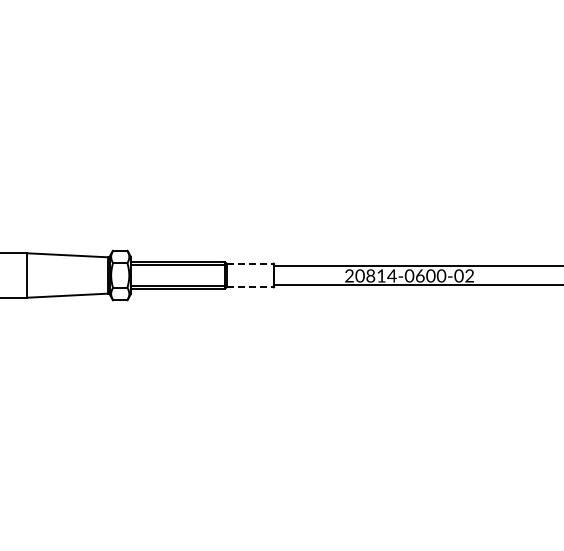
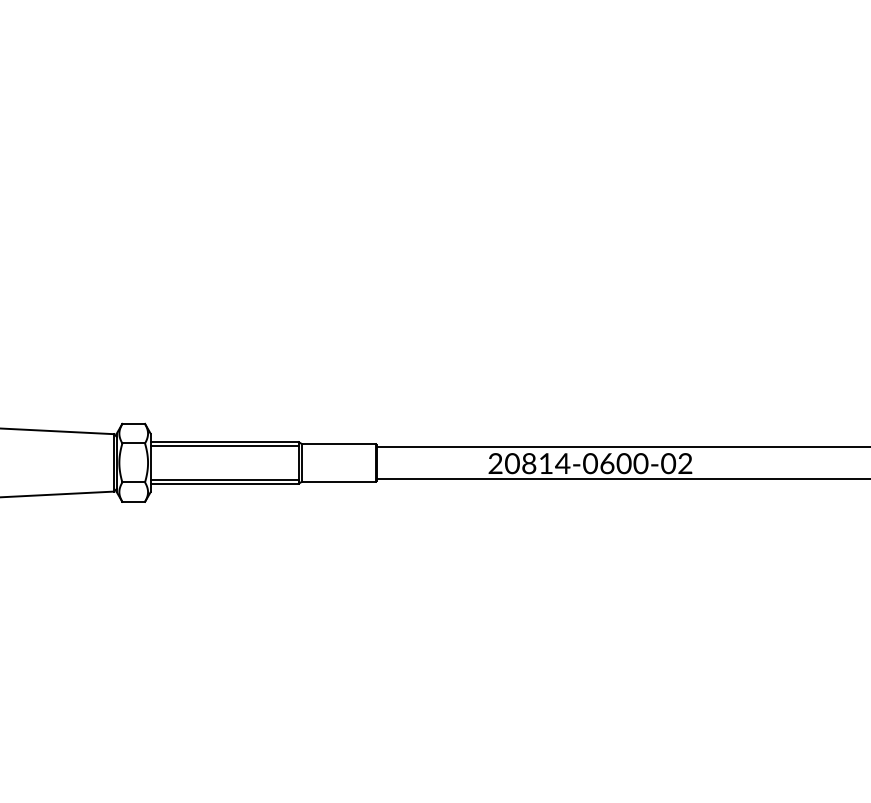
line: (250, 263) -> (339, 443), dashed -> solid
line: (250, 287) -> (339, 481), dashed -> solid

